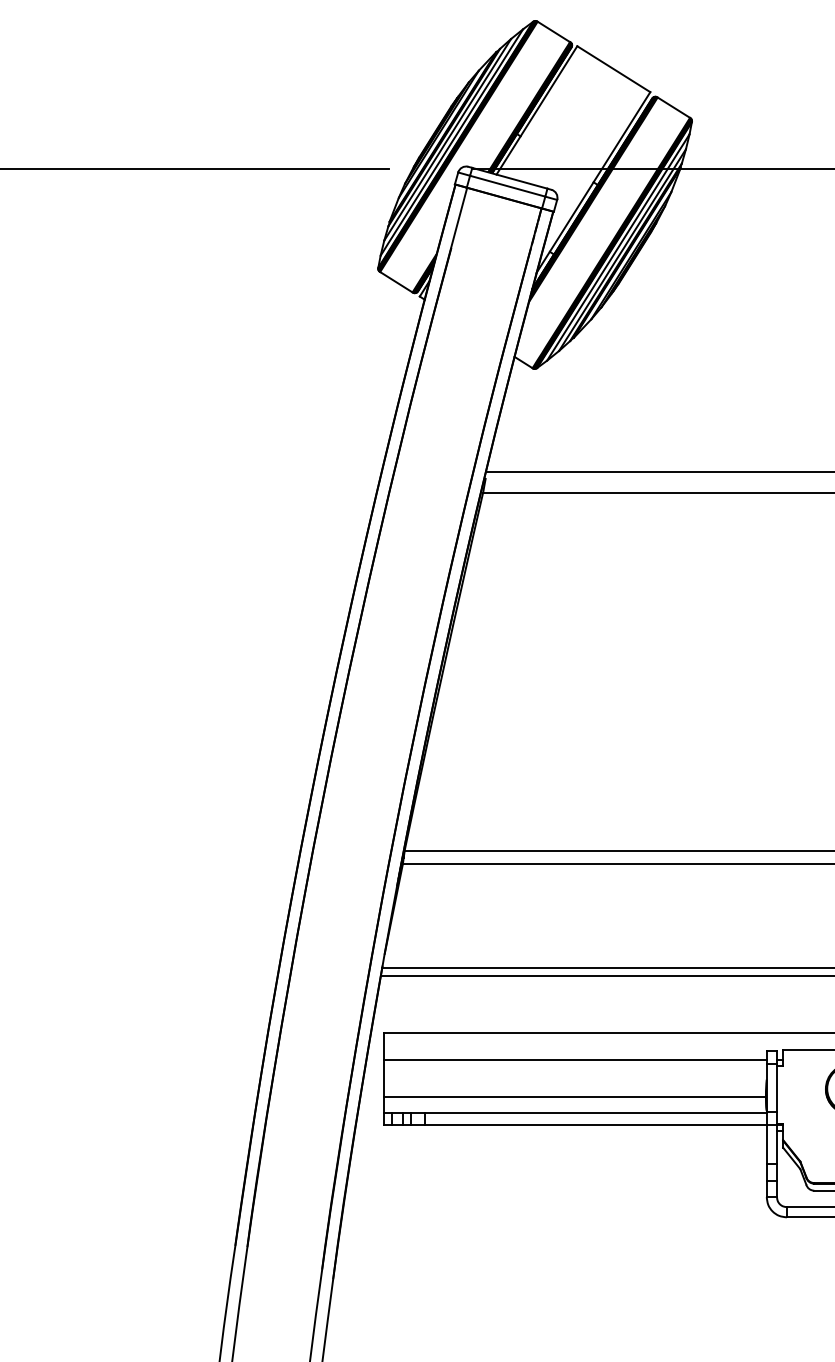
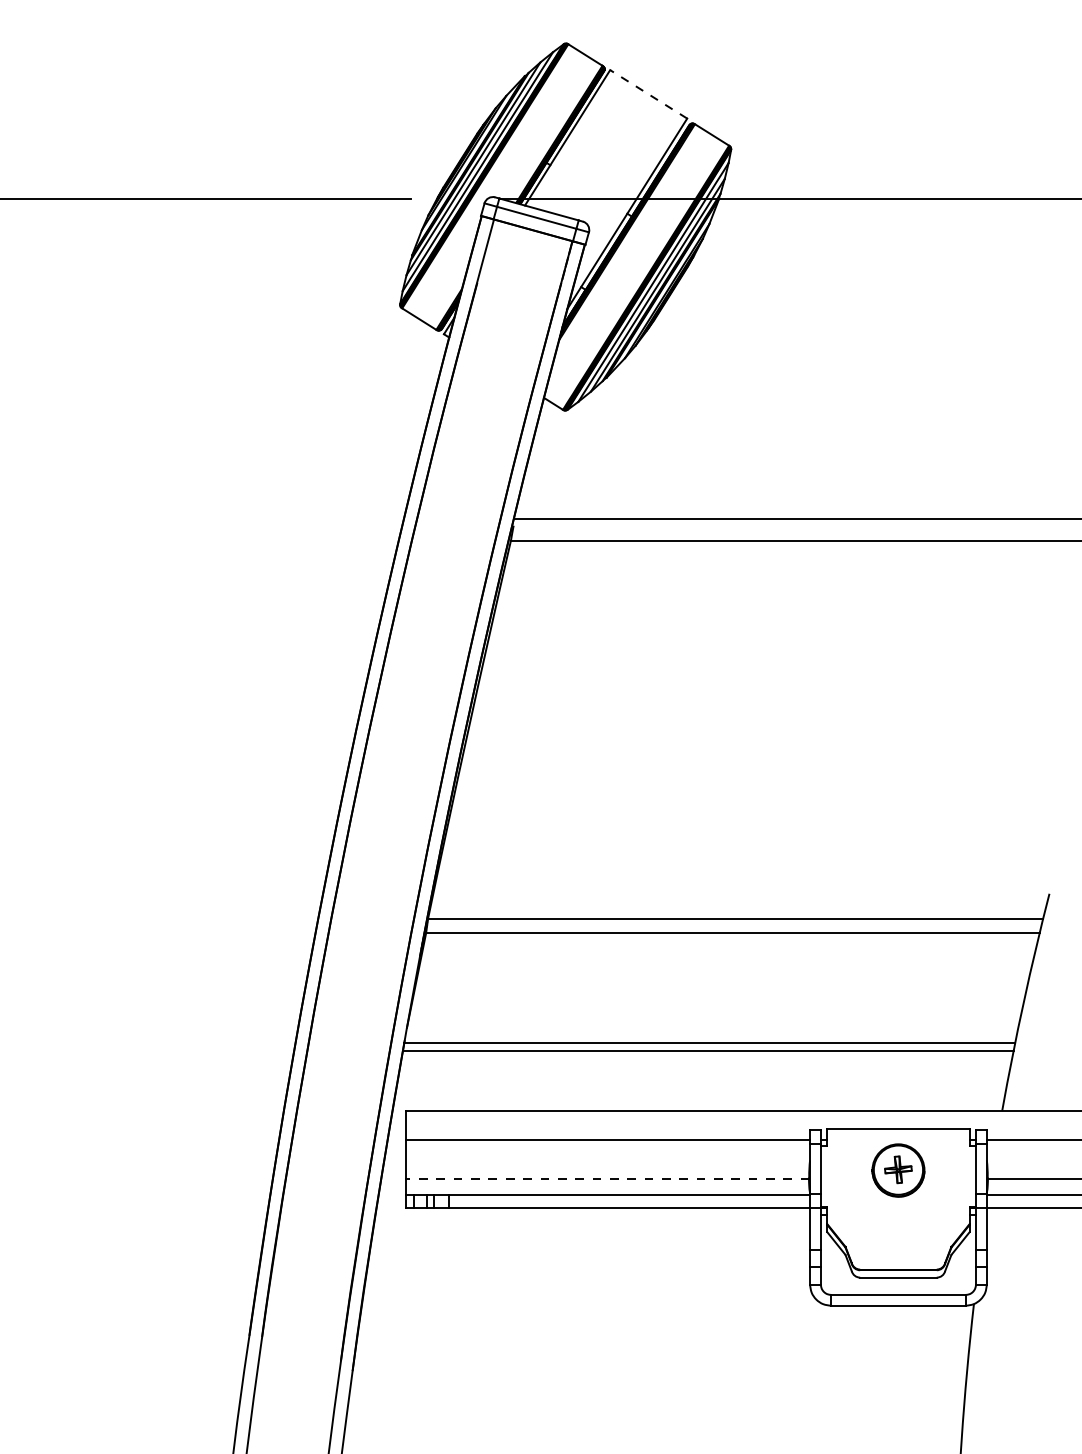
line: (613, 69) -> (648, 94), solid -> dashed
line: (574, 1097) -> (607, 1179), solid -> dashed

